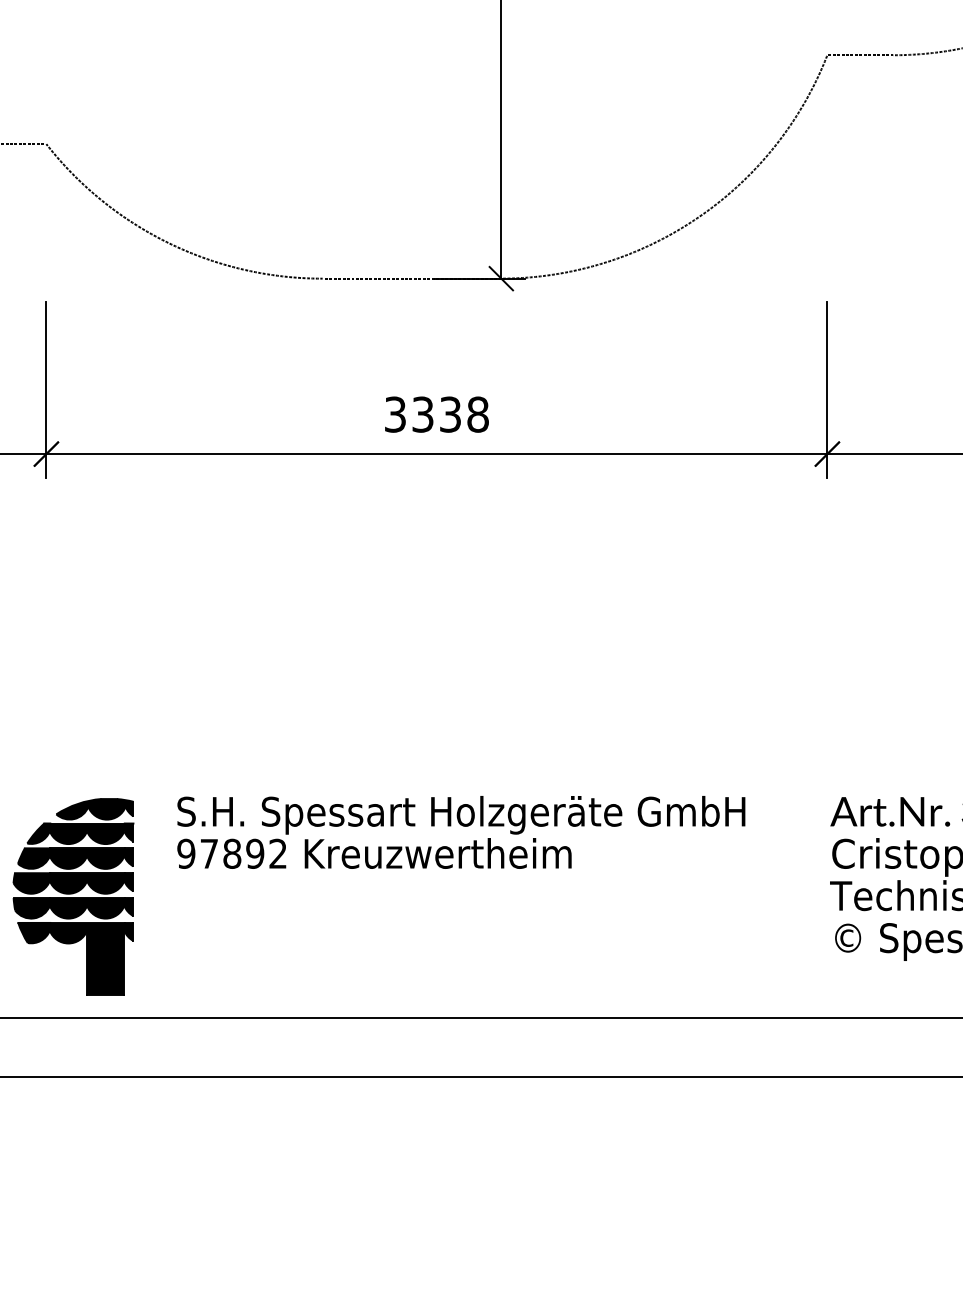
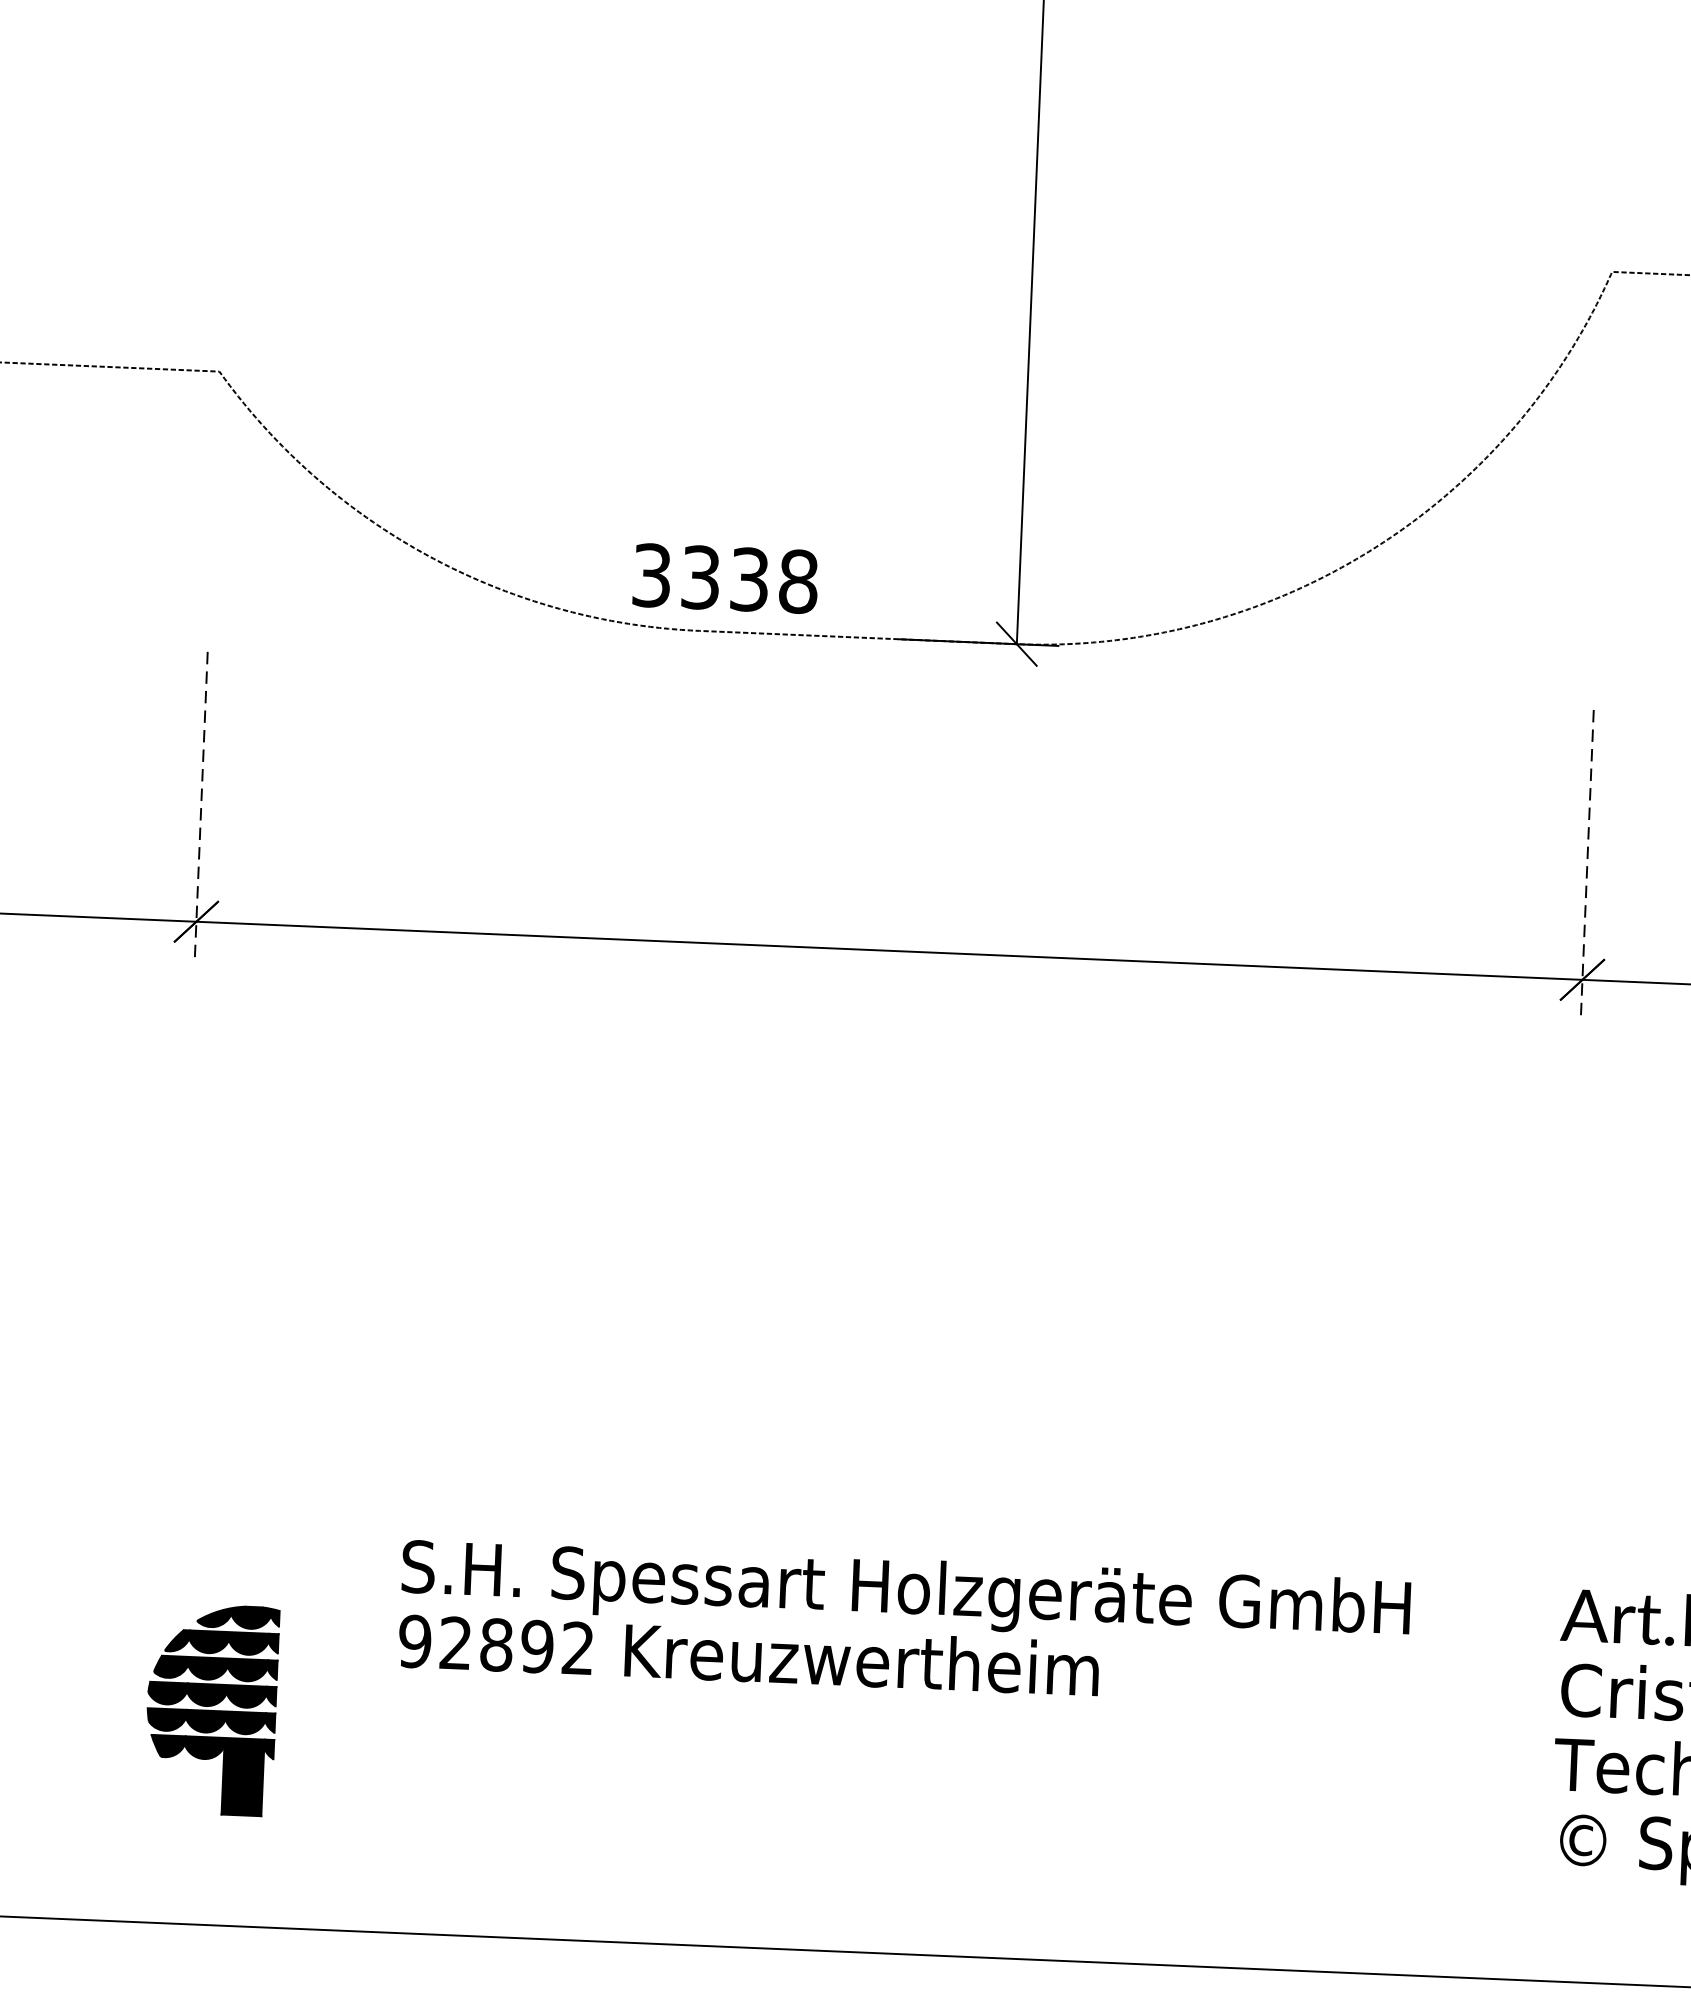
line: (46, 389) -> (201, 807), solid -> dashed
line: (827, 389) -> (1587, 865), solid -> dashed
text: (436, 414) -> (724, 578), moved
text: (208, 853) -> (454, 1642), 97892 -> 92892
part: (73, 896) -> (211, 1708), size x0.6

